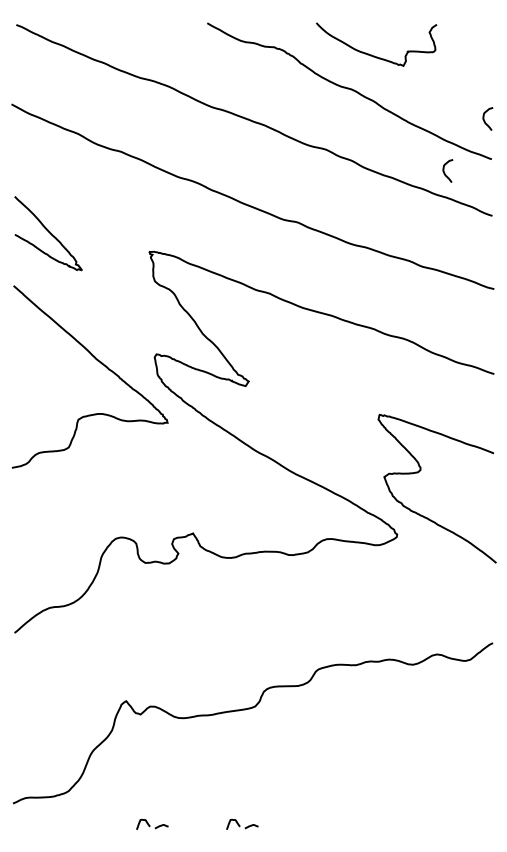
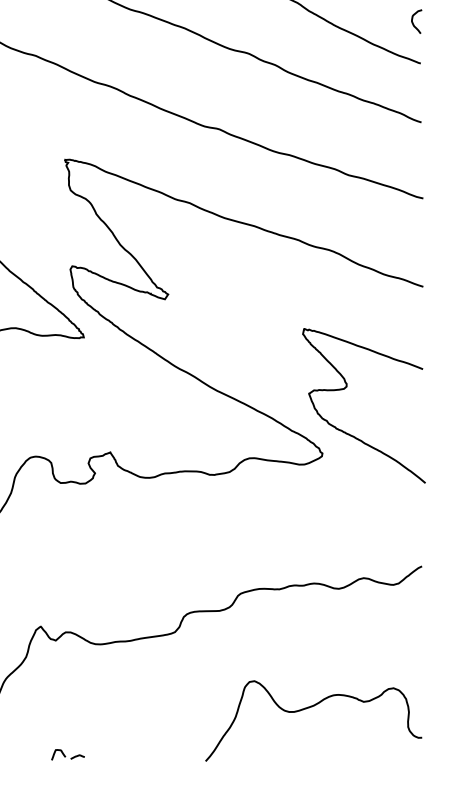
curve: (444, 170) -> (371, 75), removed
curve: (385, 779) -> (310, 708), added
part: (242, 823) -> (161, 753), removed

